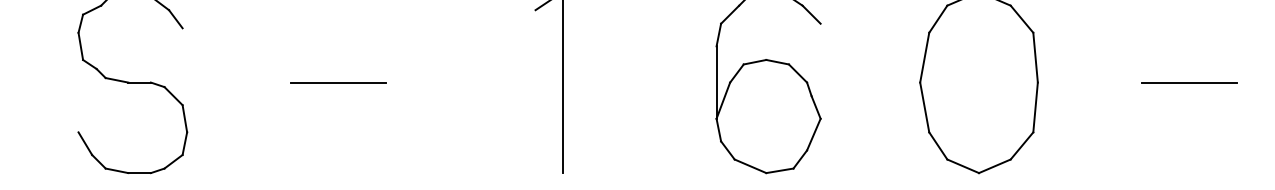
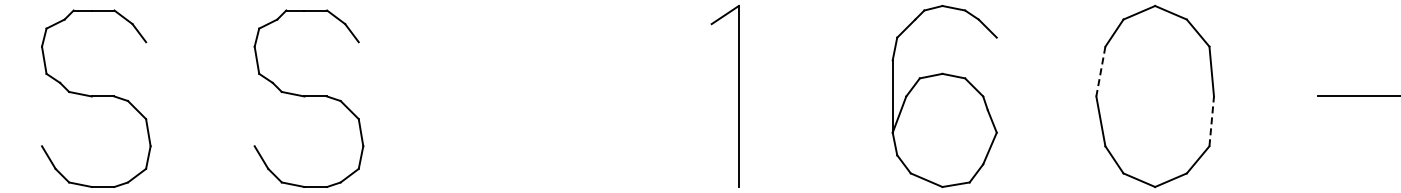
line: (924, 58) -> (1100, 72), solid -> dashed
line: (338, 82) -> (514, 96), removed
line: (1035, 107) -> (1211, 121), solid -> dashed

